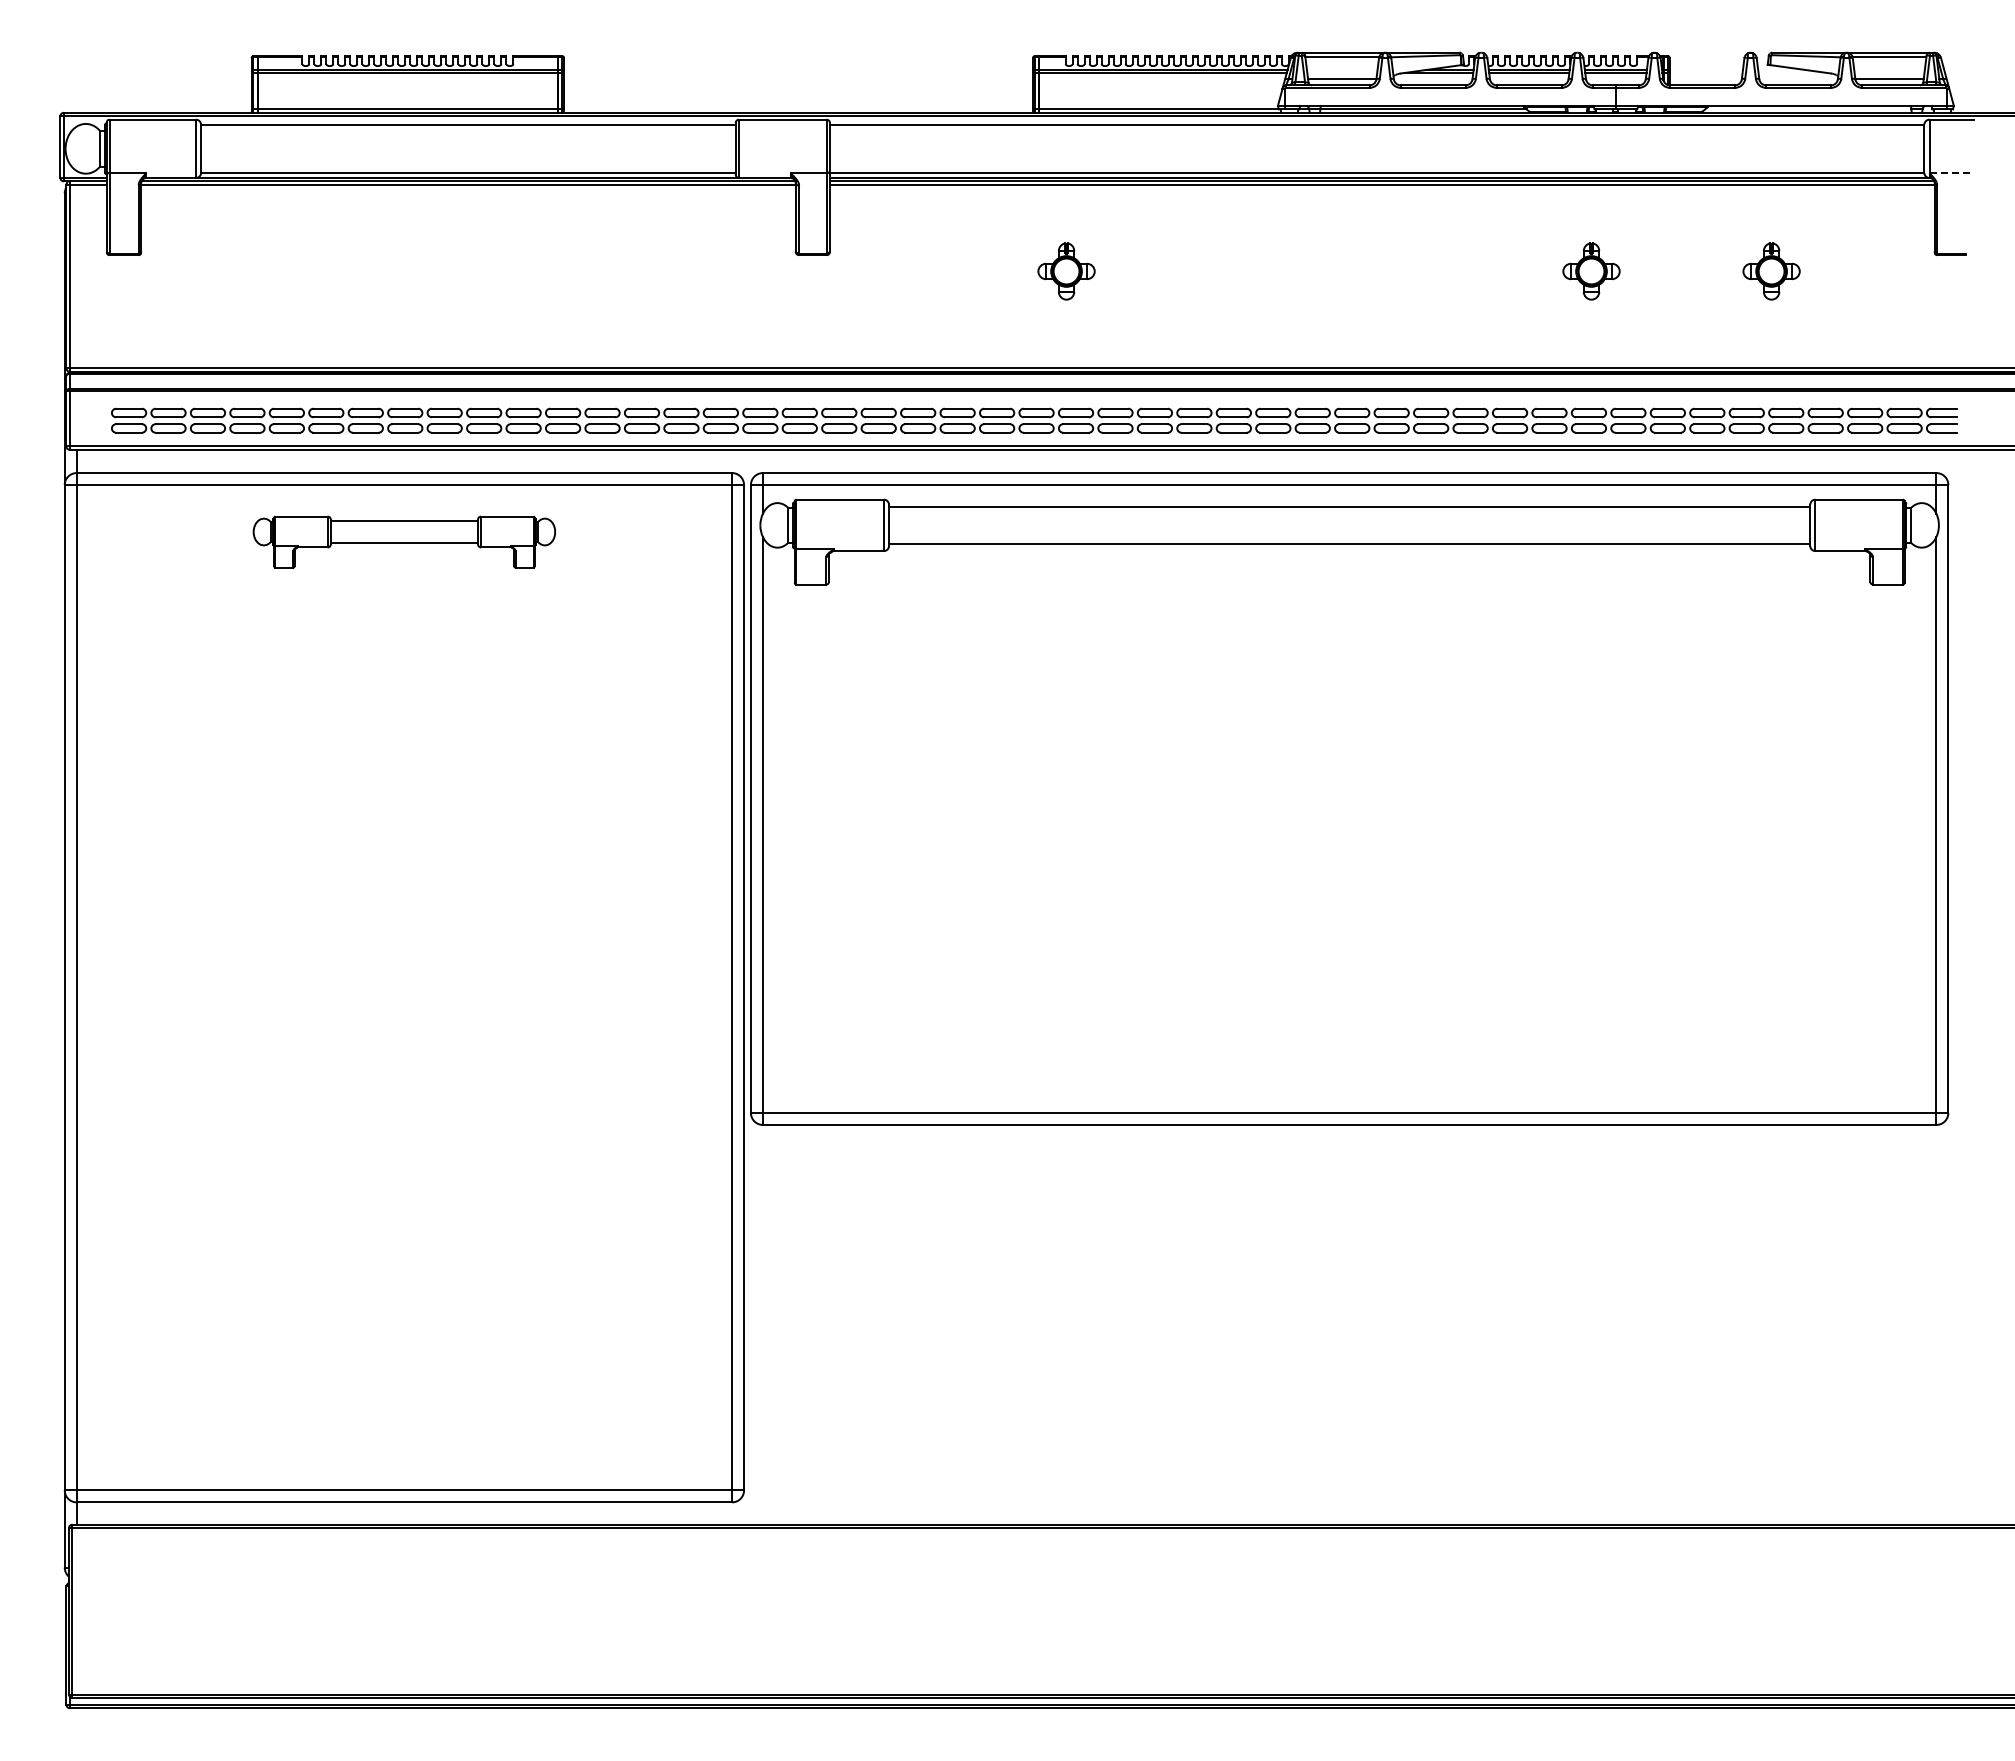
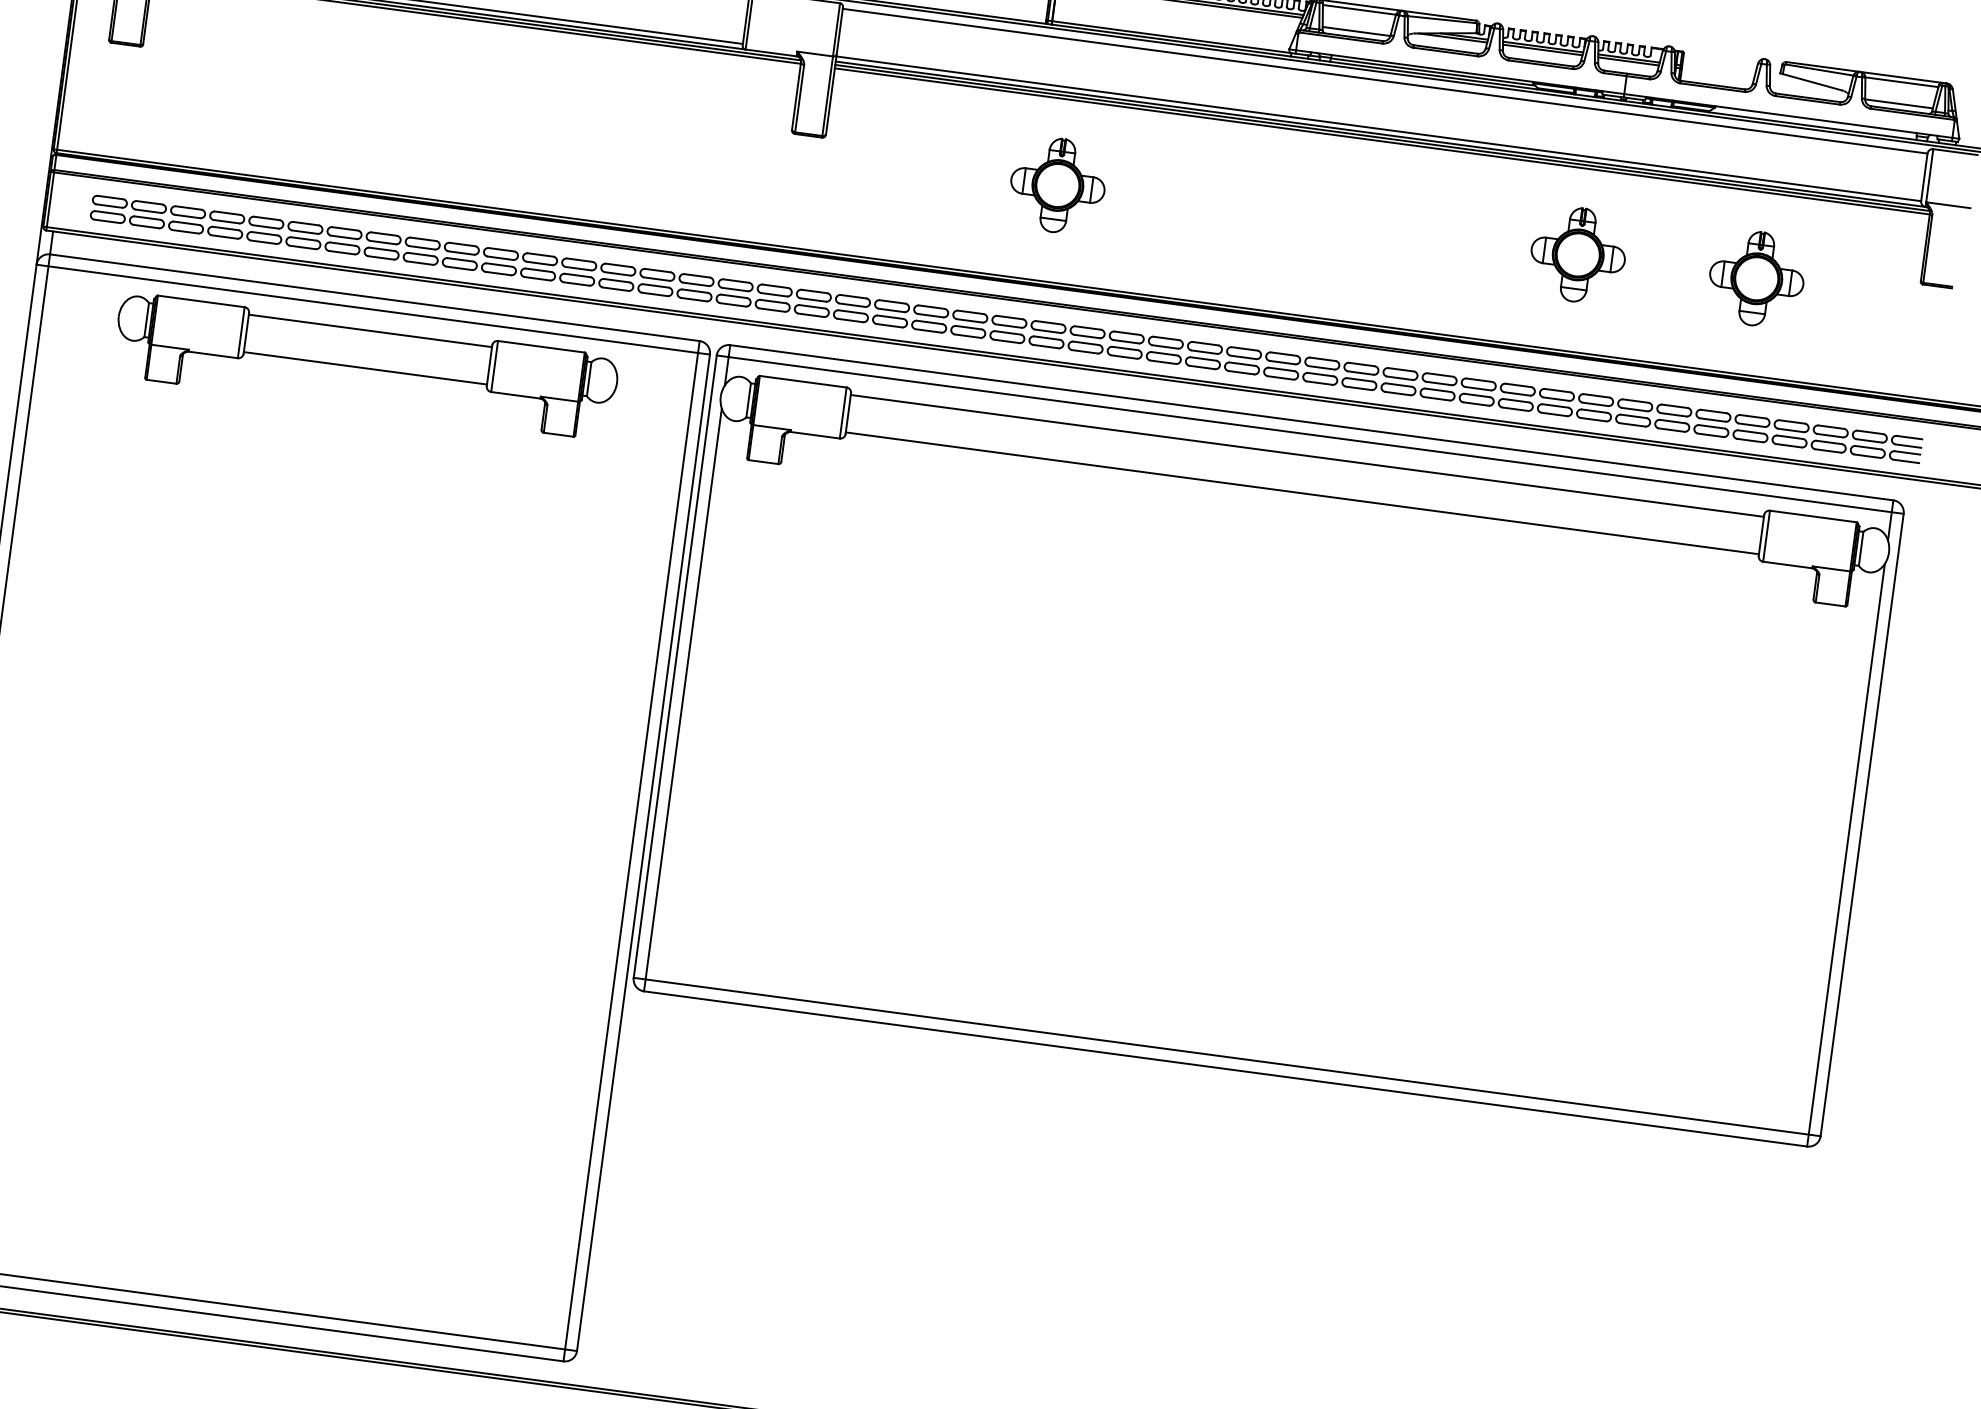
line: (1952, 173) -> (1948, 205), dashed -> solid
part: (1066, 271) -> (1057, 185), size x1.67
part: (1591, 271) -> (1578, 254), size x1.67
part: (1771, 271) -> (1756, 278), size x1.67
part: (404, 541) -> (365, 365), size x1.67

